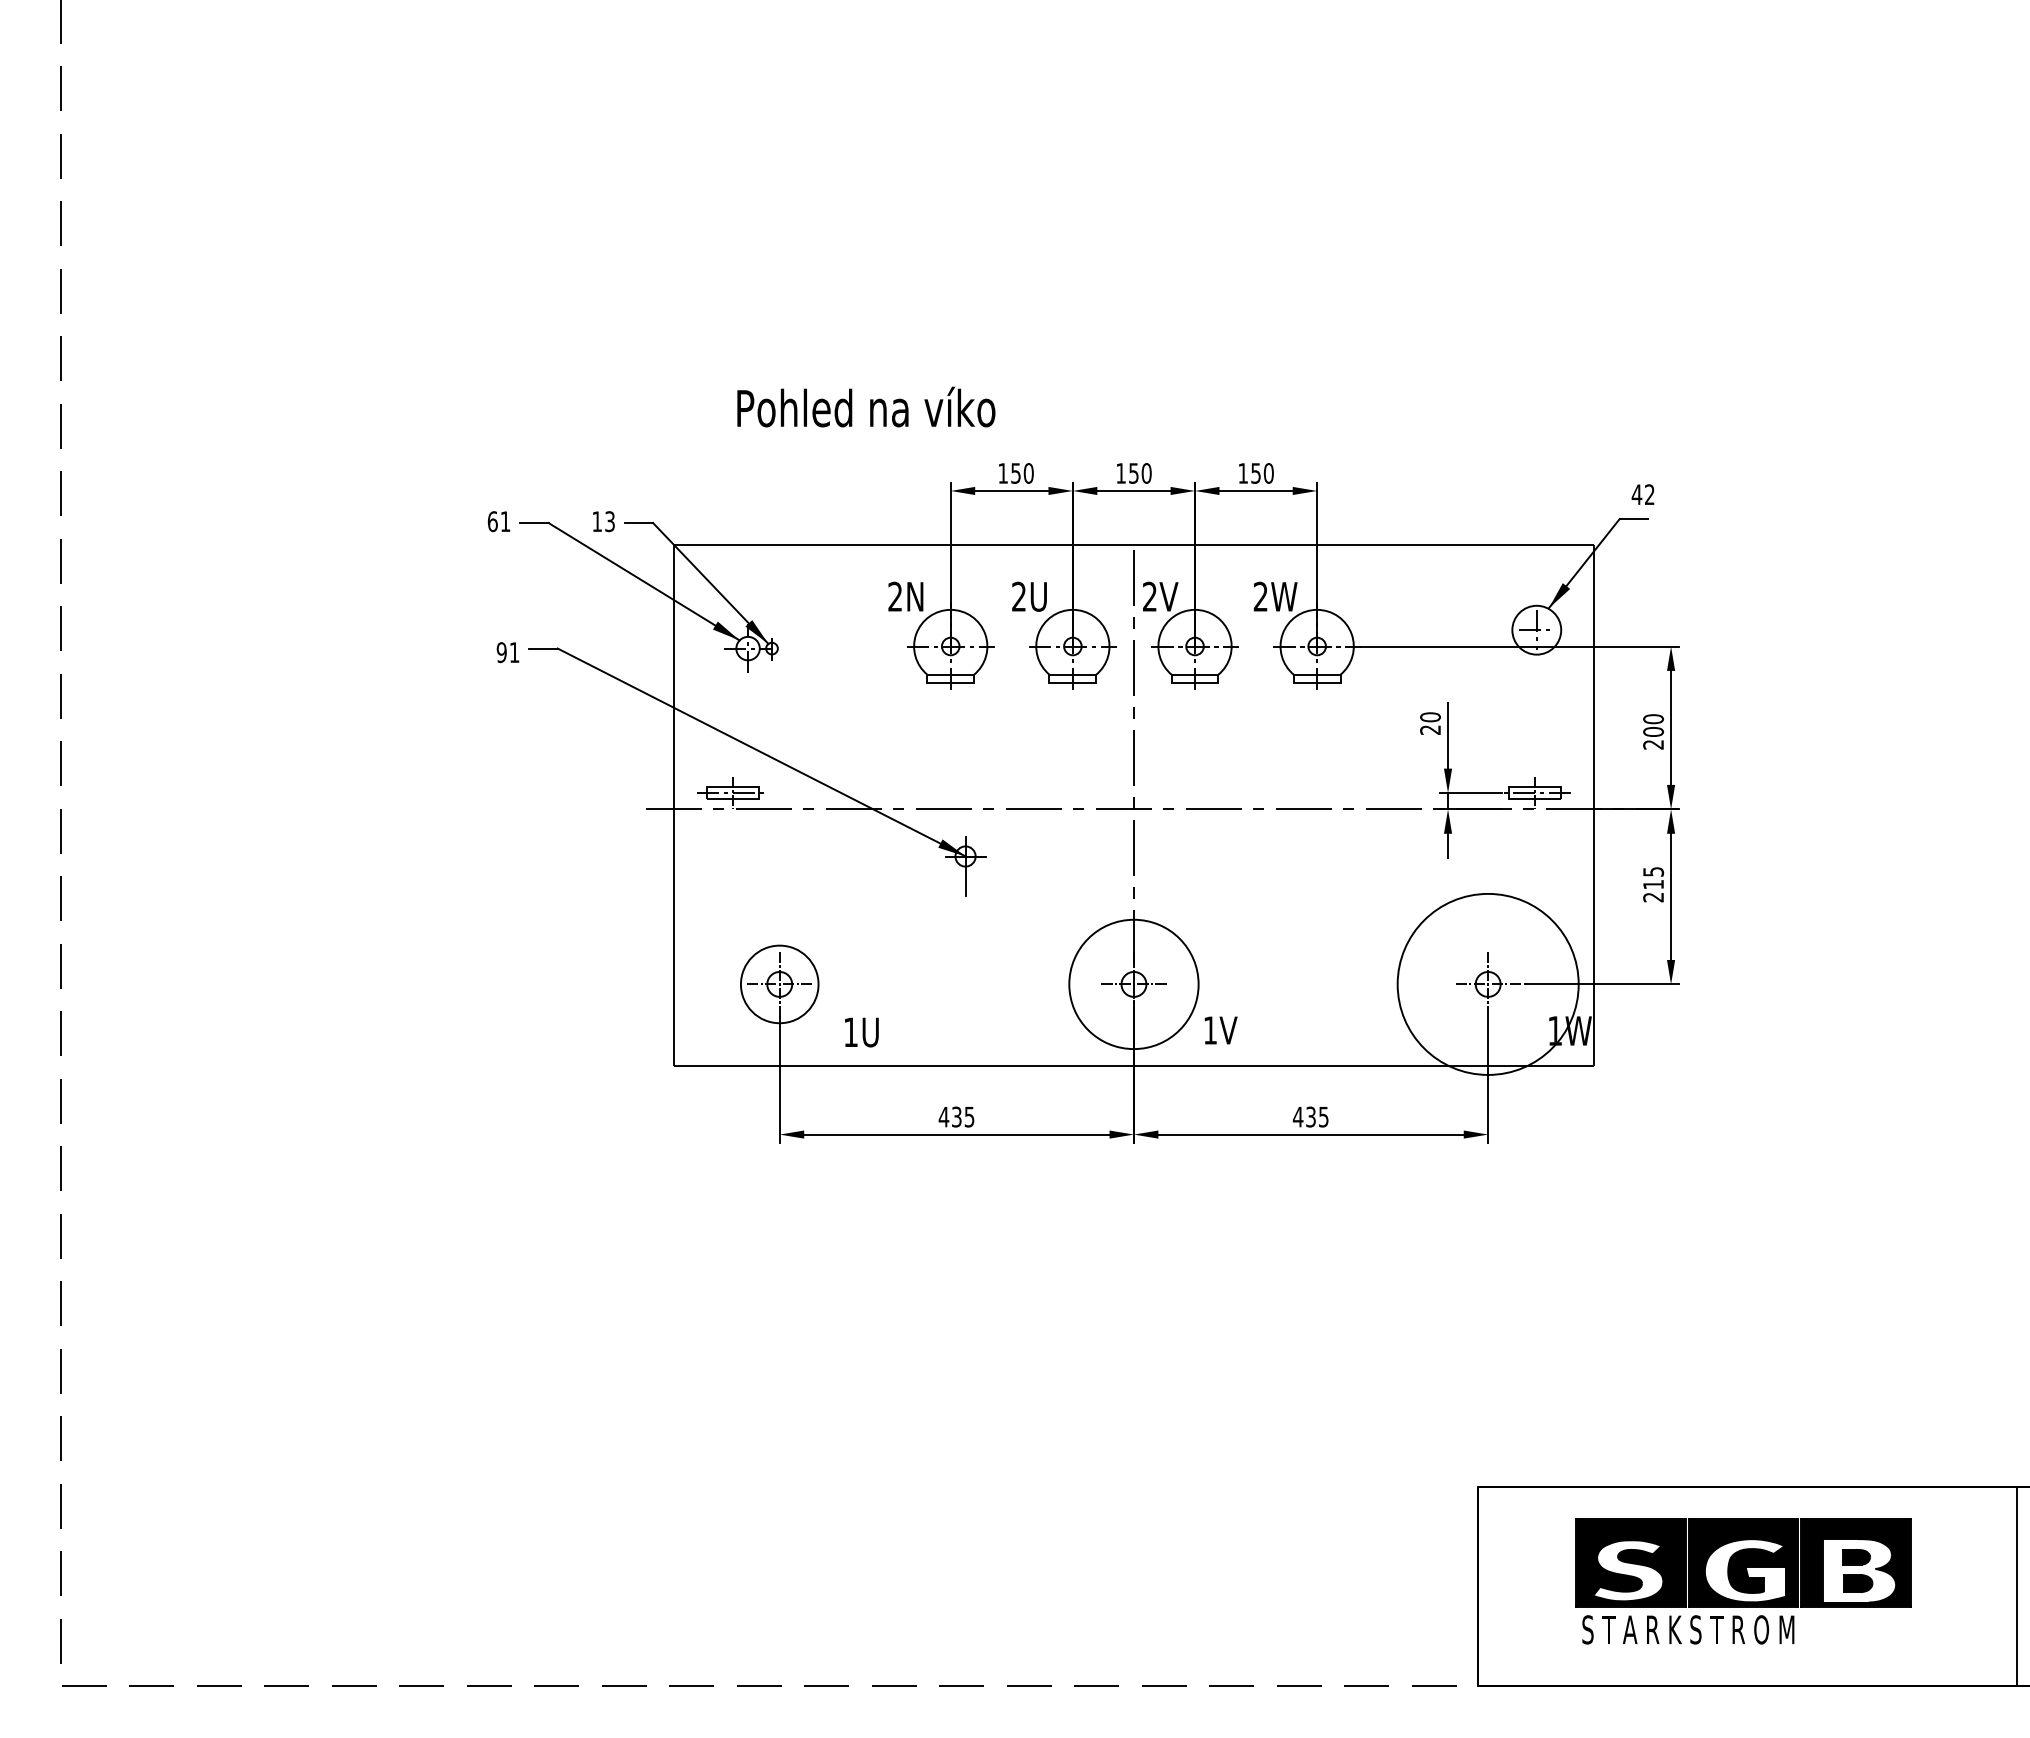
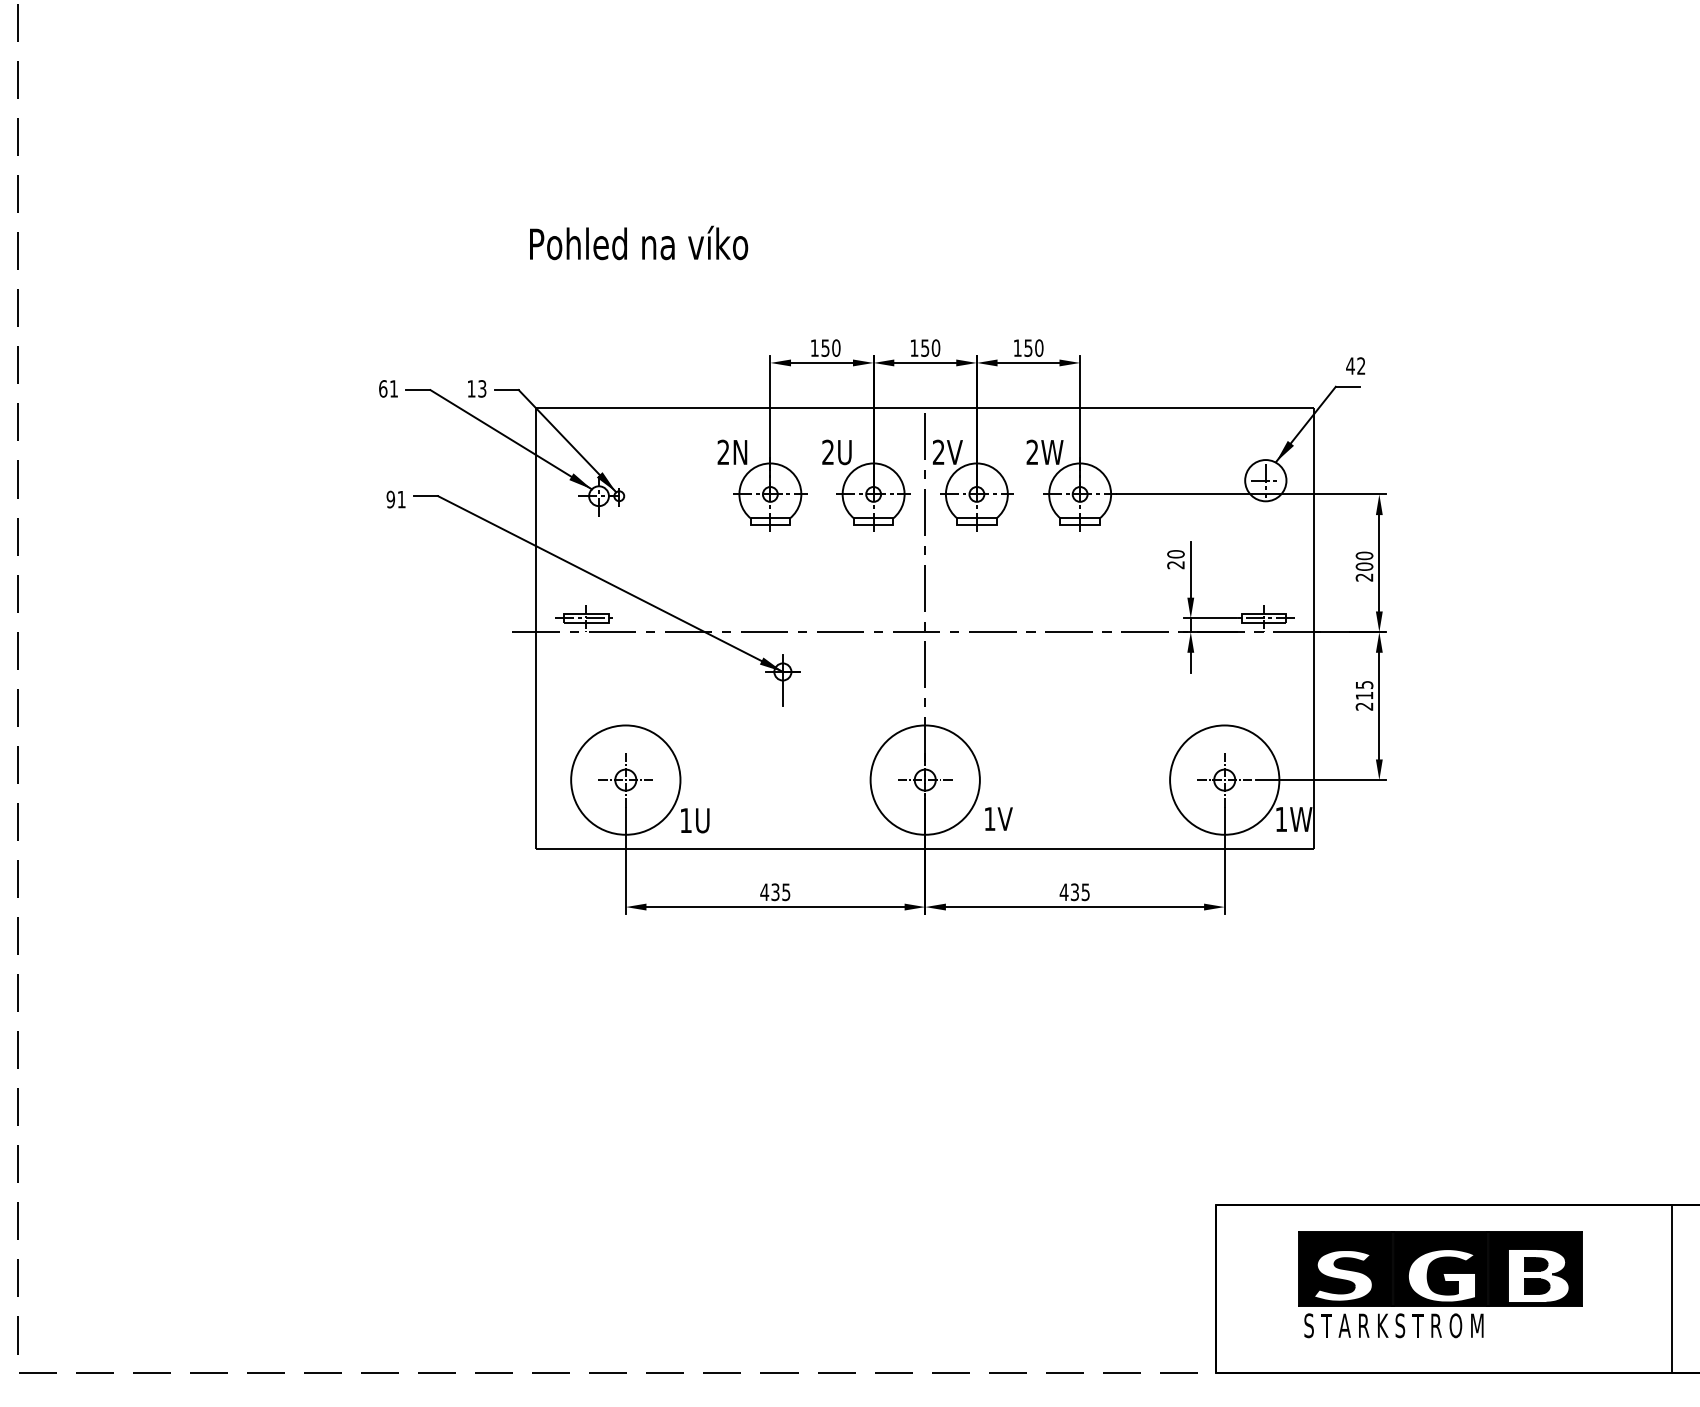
text: (866, 406) -> (639, 242), moved
circle: (779, 984) -> (625, 780), size x1.67
circle: (1487, 984) -> (1224, 780), size x0.71

